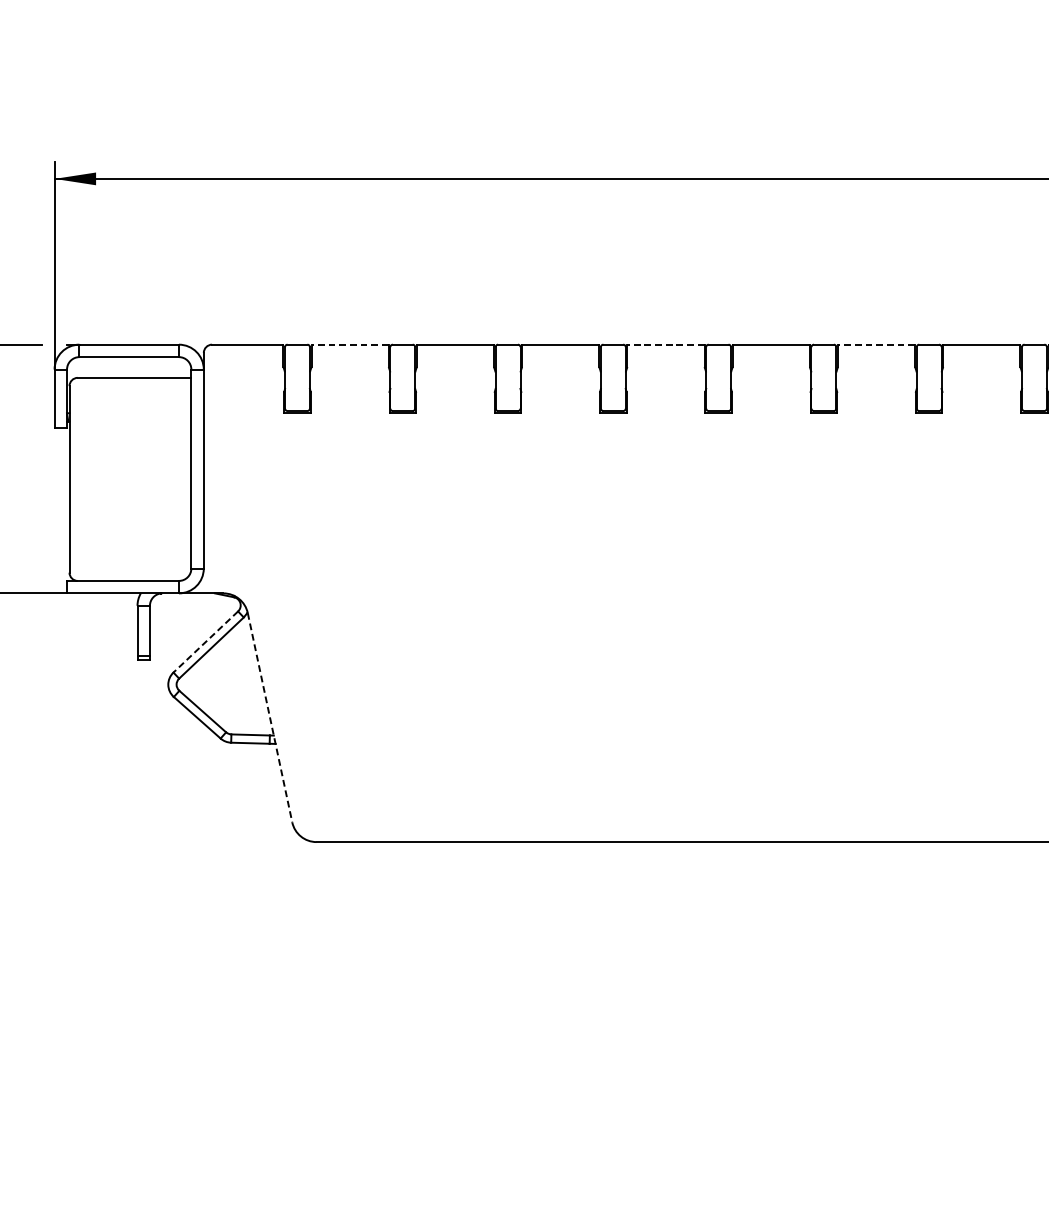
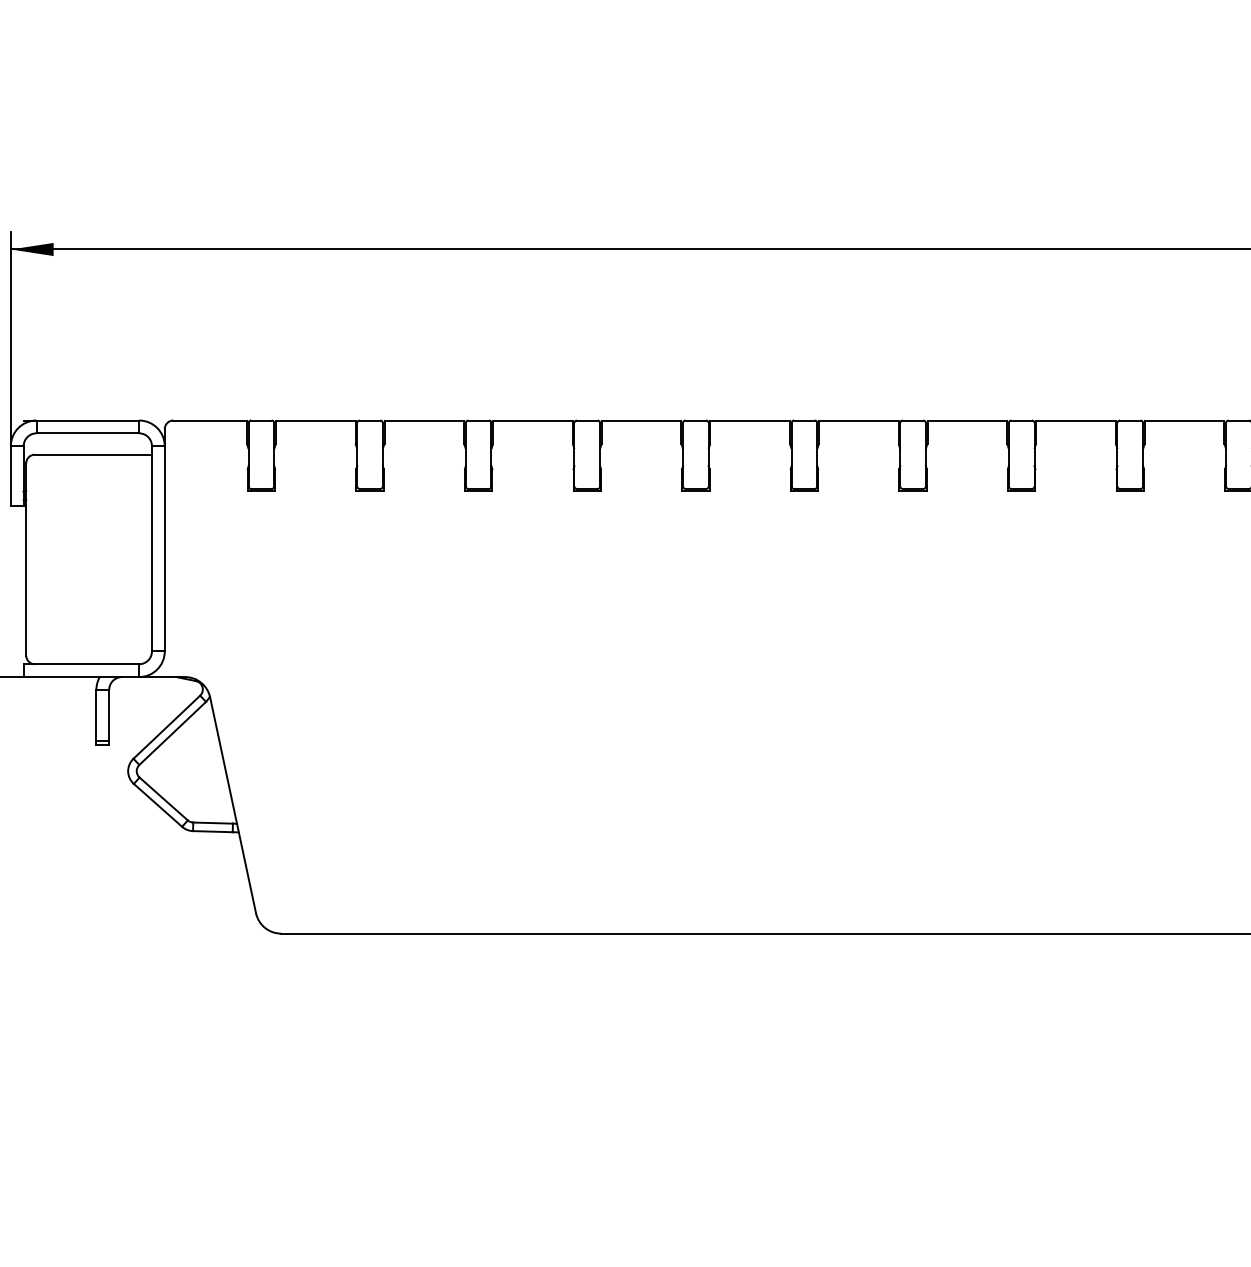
line: (349, 344) -> (315, 420), dashed -> solid
line: (665, 344) -> (641, 420), dashed -> solid
line: (876, 344) -> (858, 420), dashed -> solid
line: (205, 642) -> (166, 727), dashed -> solid
line: (270, 717) -> (233, 805), dashed -> solid

